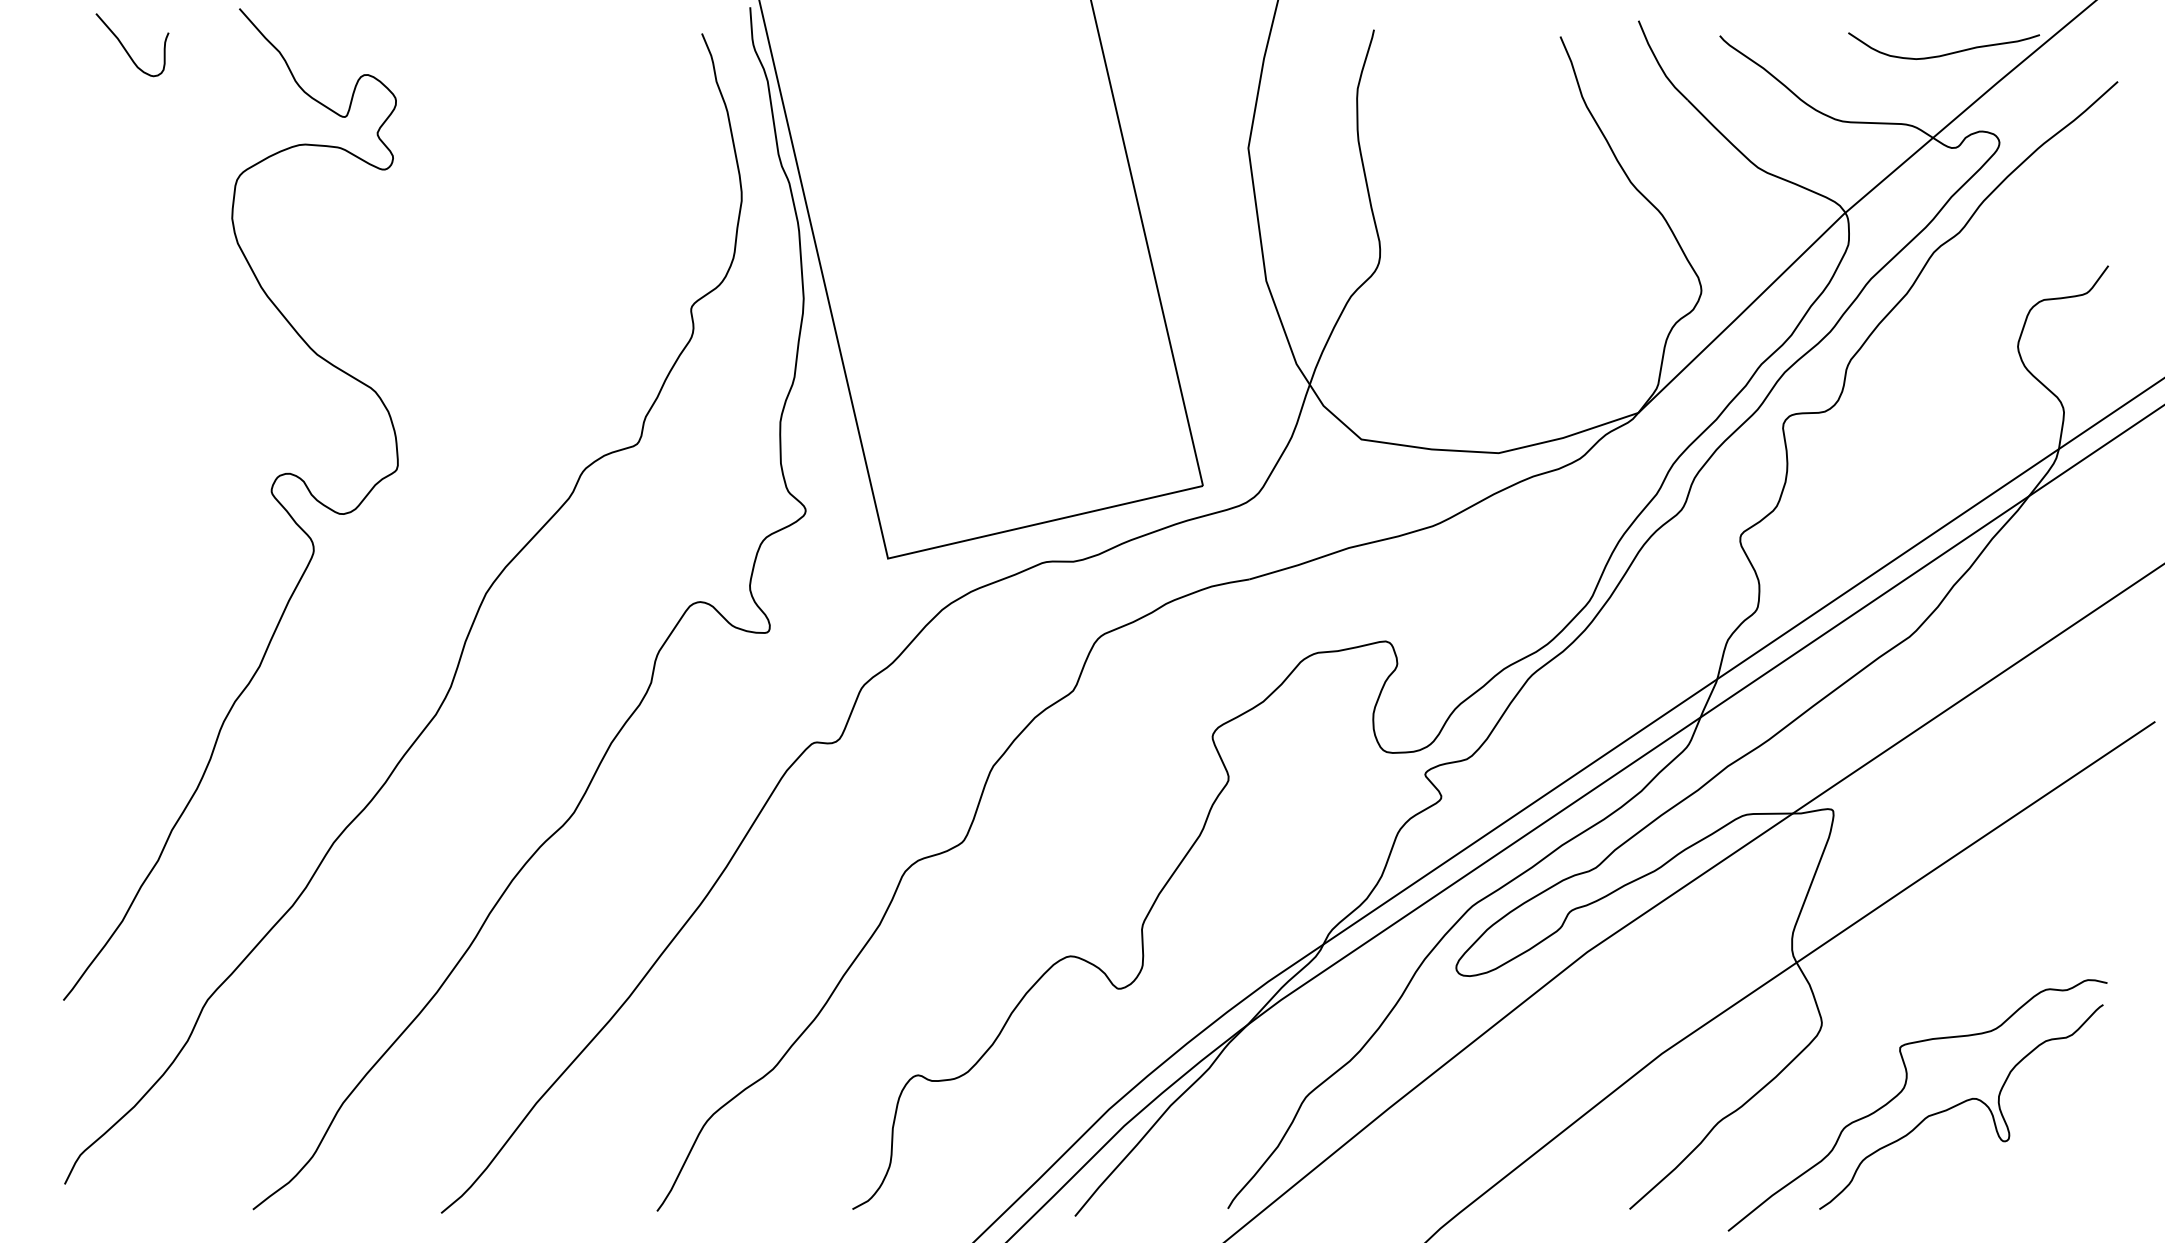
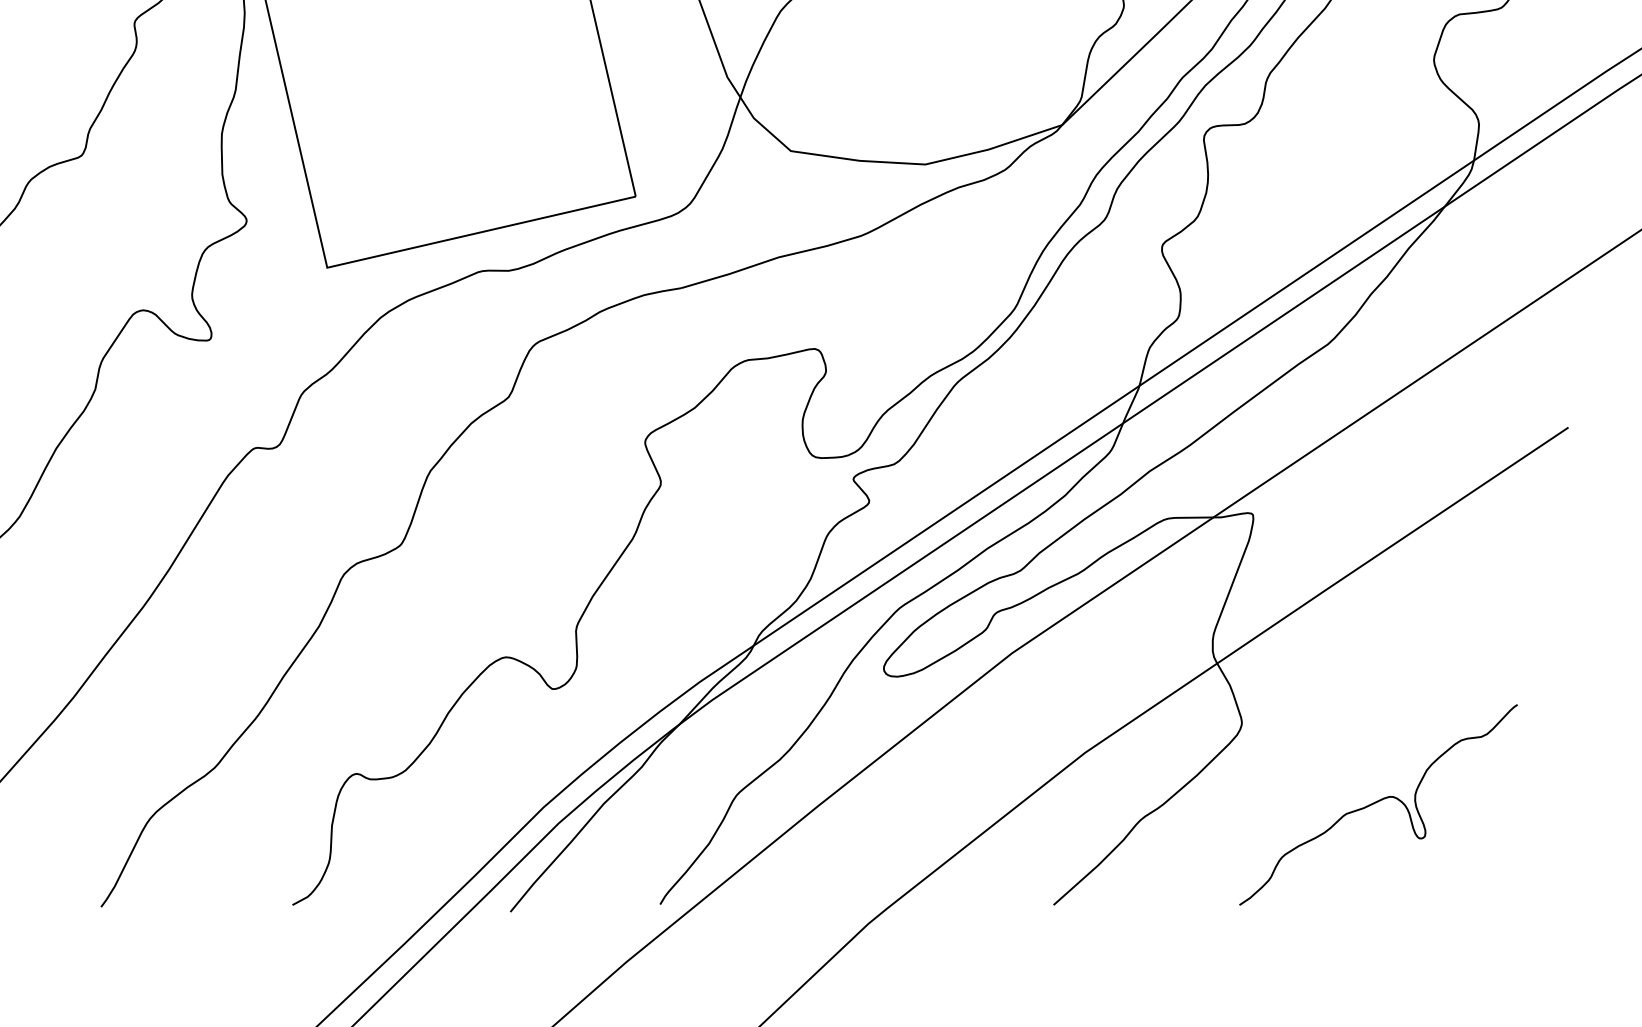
curve: (1903, 1090) -> (1321, 788), removed

